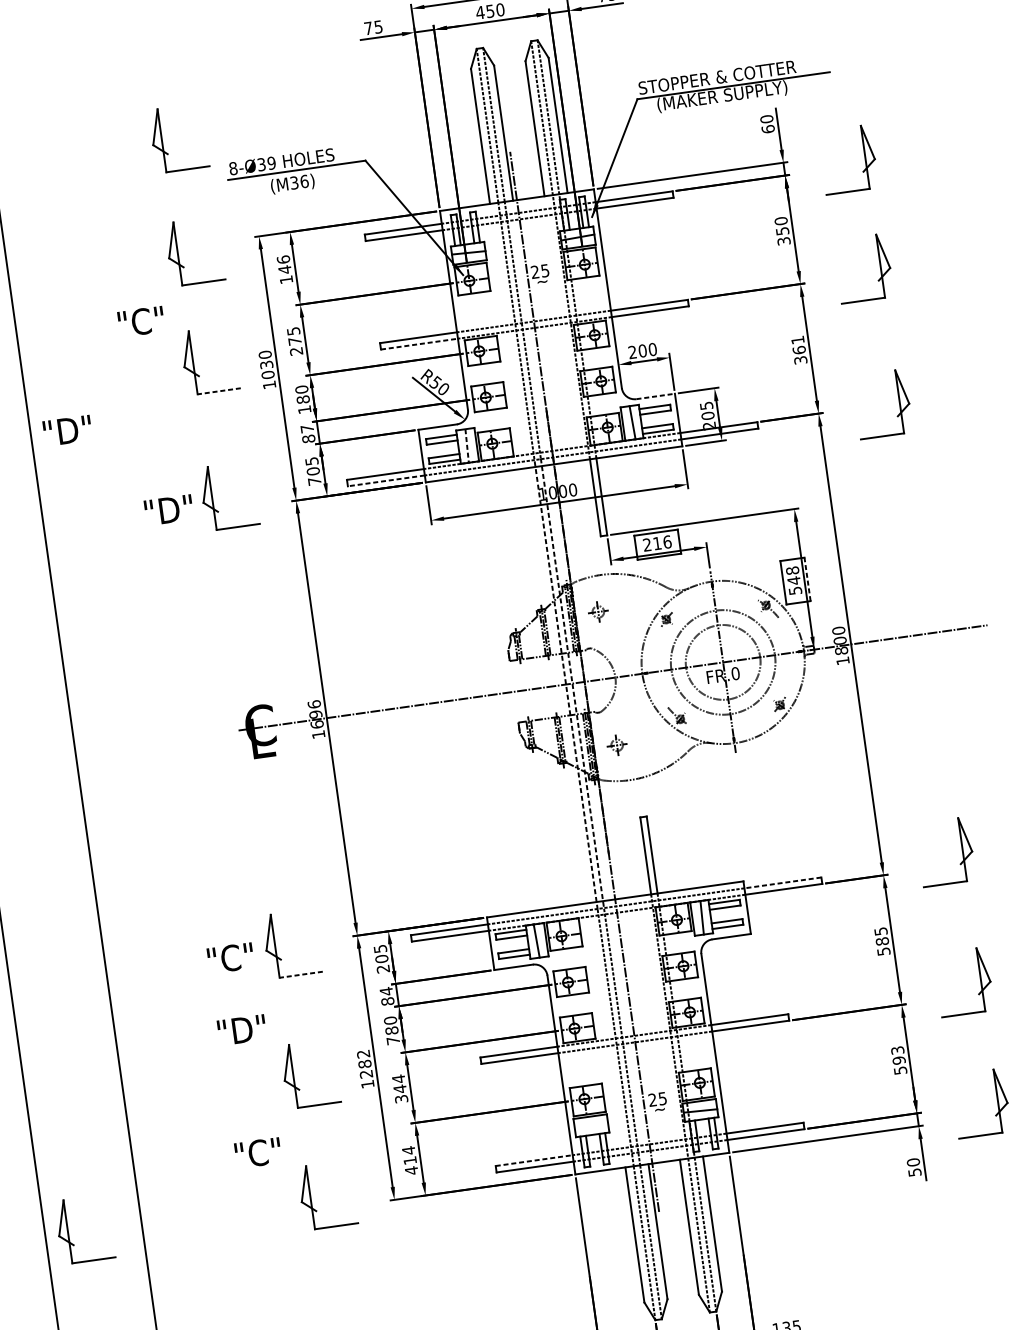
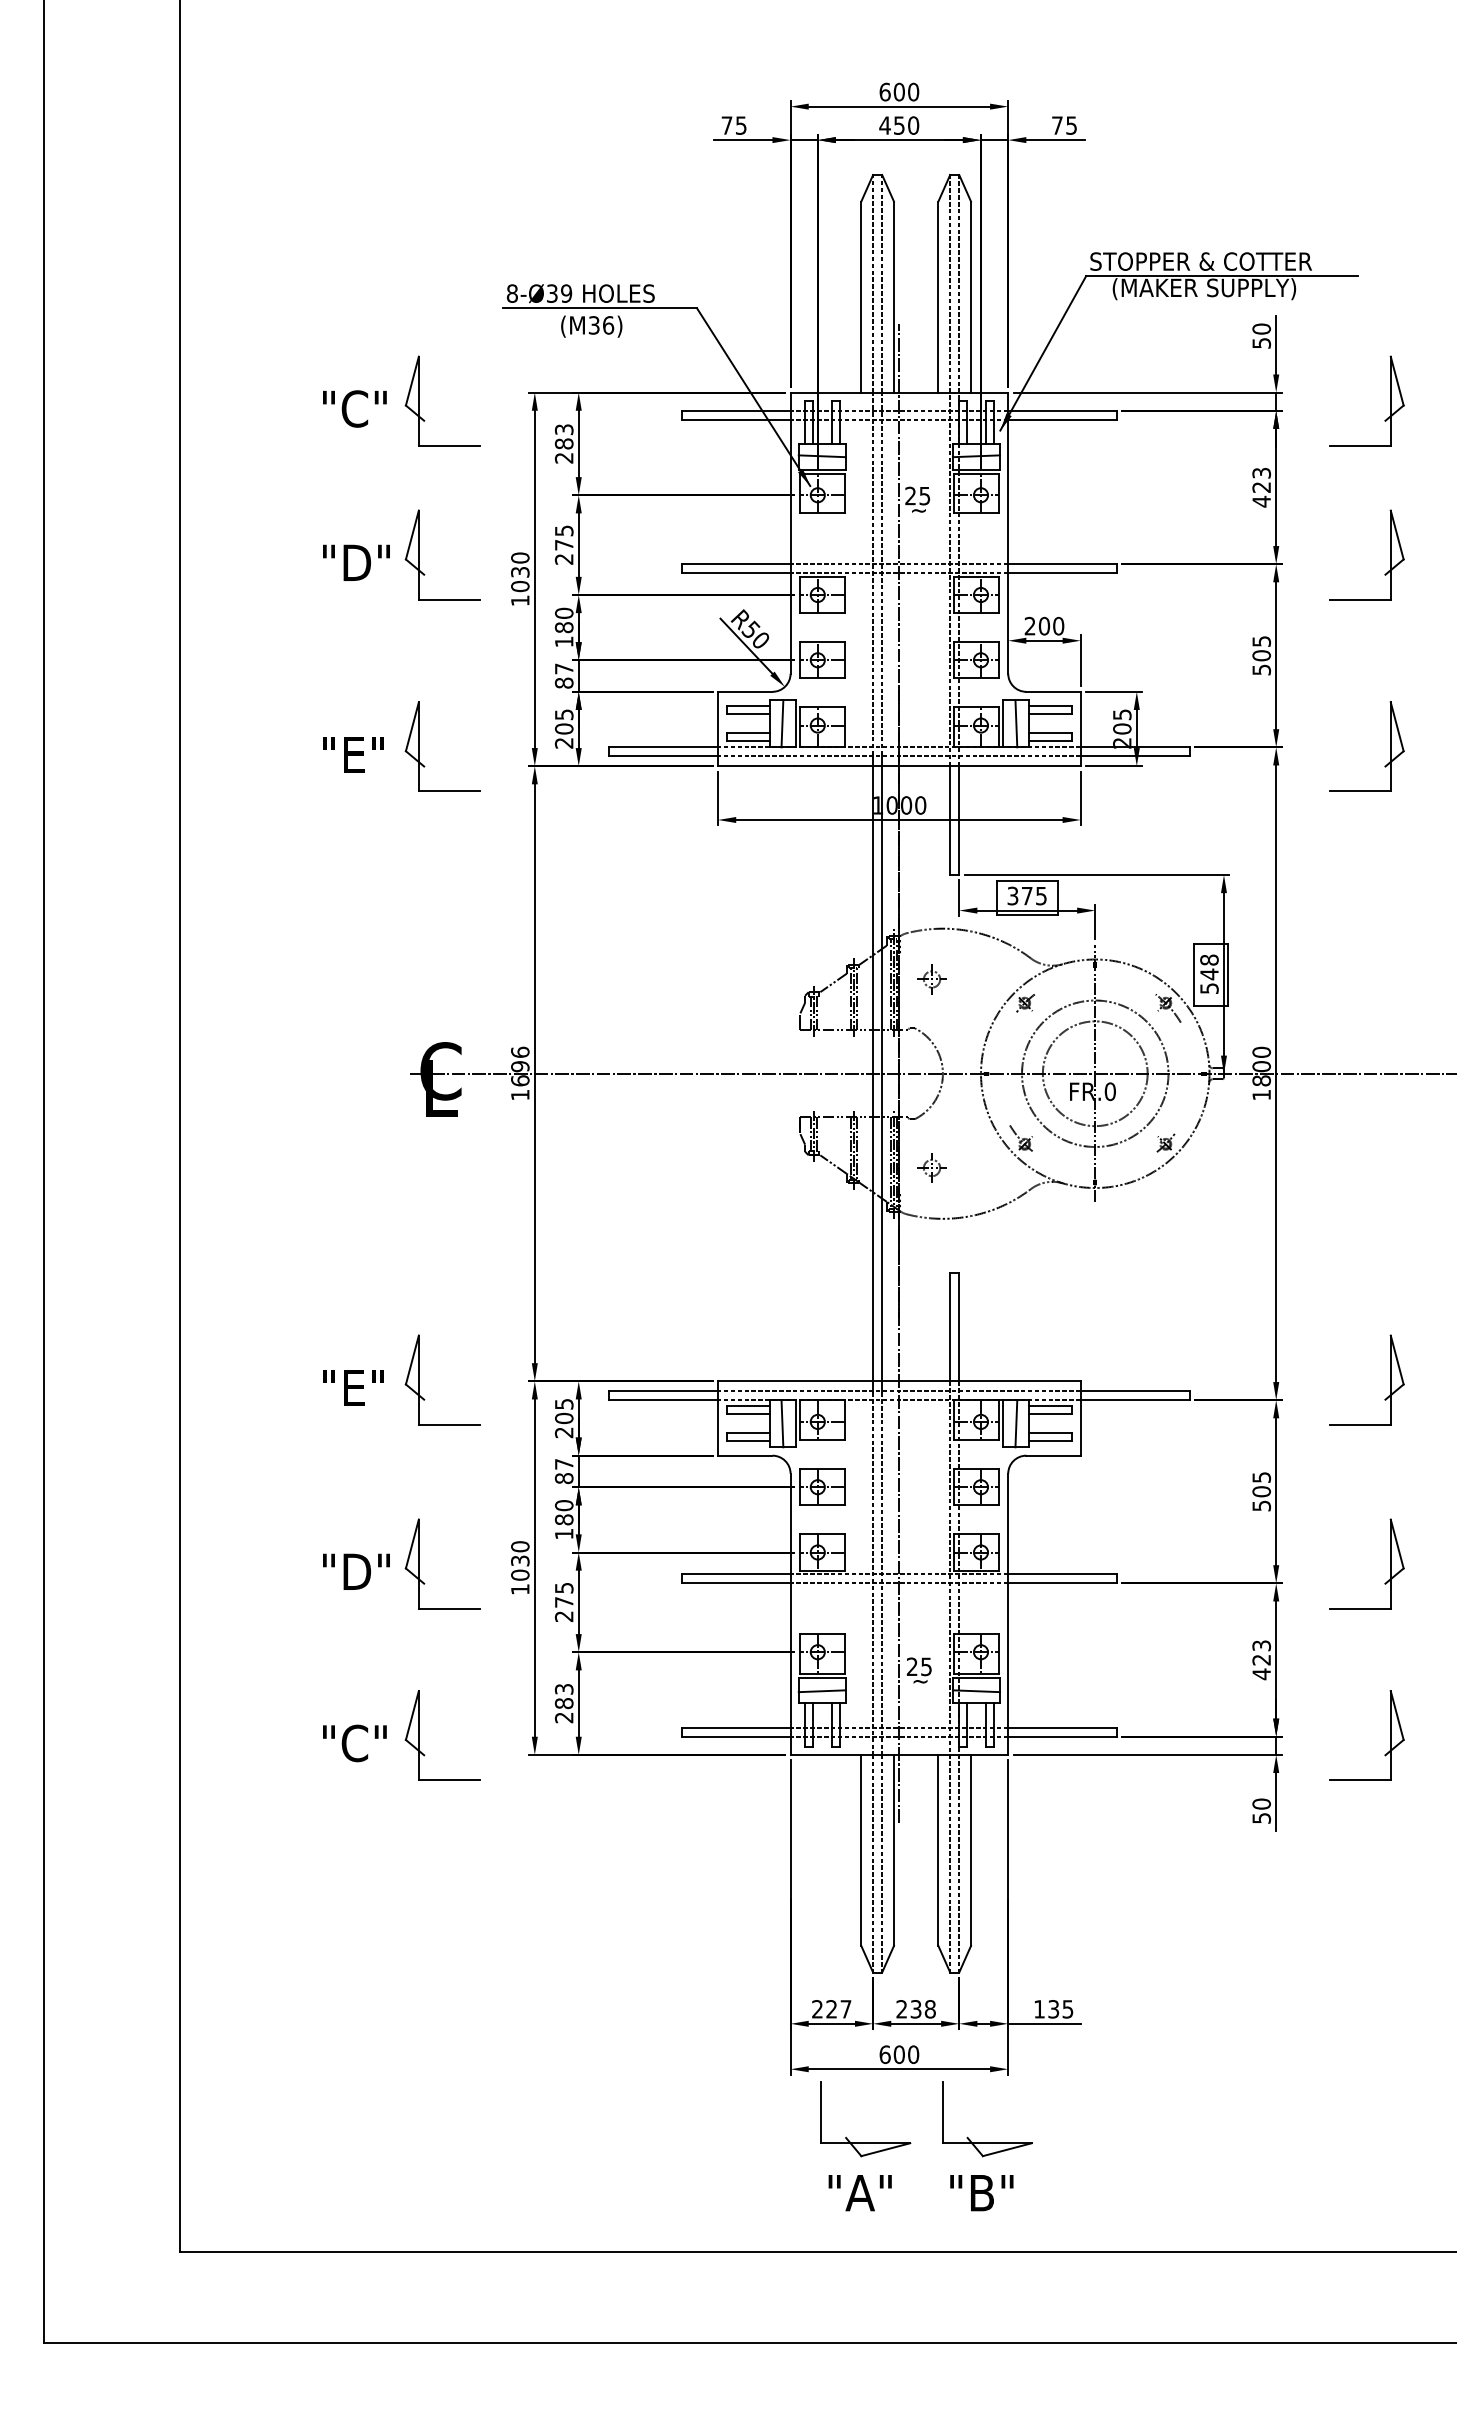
text: (768, 128) -> (1261, 342), 60 -> 50
part: (162, 140) -> (419, 240), removed
text: (782, 231) -> (1261, 487), 350 -> 423
text: (284, 269) -> (563, 443), 146 -> 283
text: (140, 321) -> (354, 408), moved
line: (419, 344) -> (736, 573), dashed -> solid
text: (799, 350) -> (1261, 655), 361 -> 505
line: (219, 391) -> (449, 599), dashed -> solid
line: (656, 396) -> (1054, 691), dashed -> solid
text: (67, 430) -> (356, 562), moved
line: (467, 445) -> (782, 723), dashed -> solid
line: (386, 480) -> (663, 756), dashed -> solid
text: (314, 481) -> (563, 743), 705 -> 205
text: (168, 510) -> (356, 754), "D" -> "E"
text: (657, 543) -> (1027, 895), 216 -> 375
line: (807, 579) -> (1228, 975), dashed -> solid
line: (566, 684) -> (873, 1073), dashed -> solid
line: (572, 684) -> (882, 1074), dashed -> solid
line: (782, 883) -> (1134, 1391), dashed -> solid
text: (882, 941) -> (1261, 1491), 585 -> 505
text: (230, 957) -> (354, 1387), "C" -> "E"
line: (301, 974) -> (449, 1424), dashed -> solid
text: (386, 991) -> (564, 1464), 84 -> 87
text: (242, 1029) -> (356, 1571), moved
text: (393, 1041) -> (564, 1534), 780 -> 180
text: (365, 1063) -> (520, 1560), 1282 -> 1030
text: (899, 1065) -> (1261, 1667), 593 -> 423
text: (400, 1088) -> (564, 1601), 344 -> 275
line: (590, 1126) -> (821, 1691), added
text: (257, 1153) -> (354, 1743), moved
text: (409, 1160) -> (563, 1703), 414 -> 283
line: (534, 1160) -> (736, 1727), dashed -> solid
part: (68, 1231) -> (76, 1735), removed

